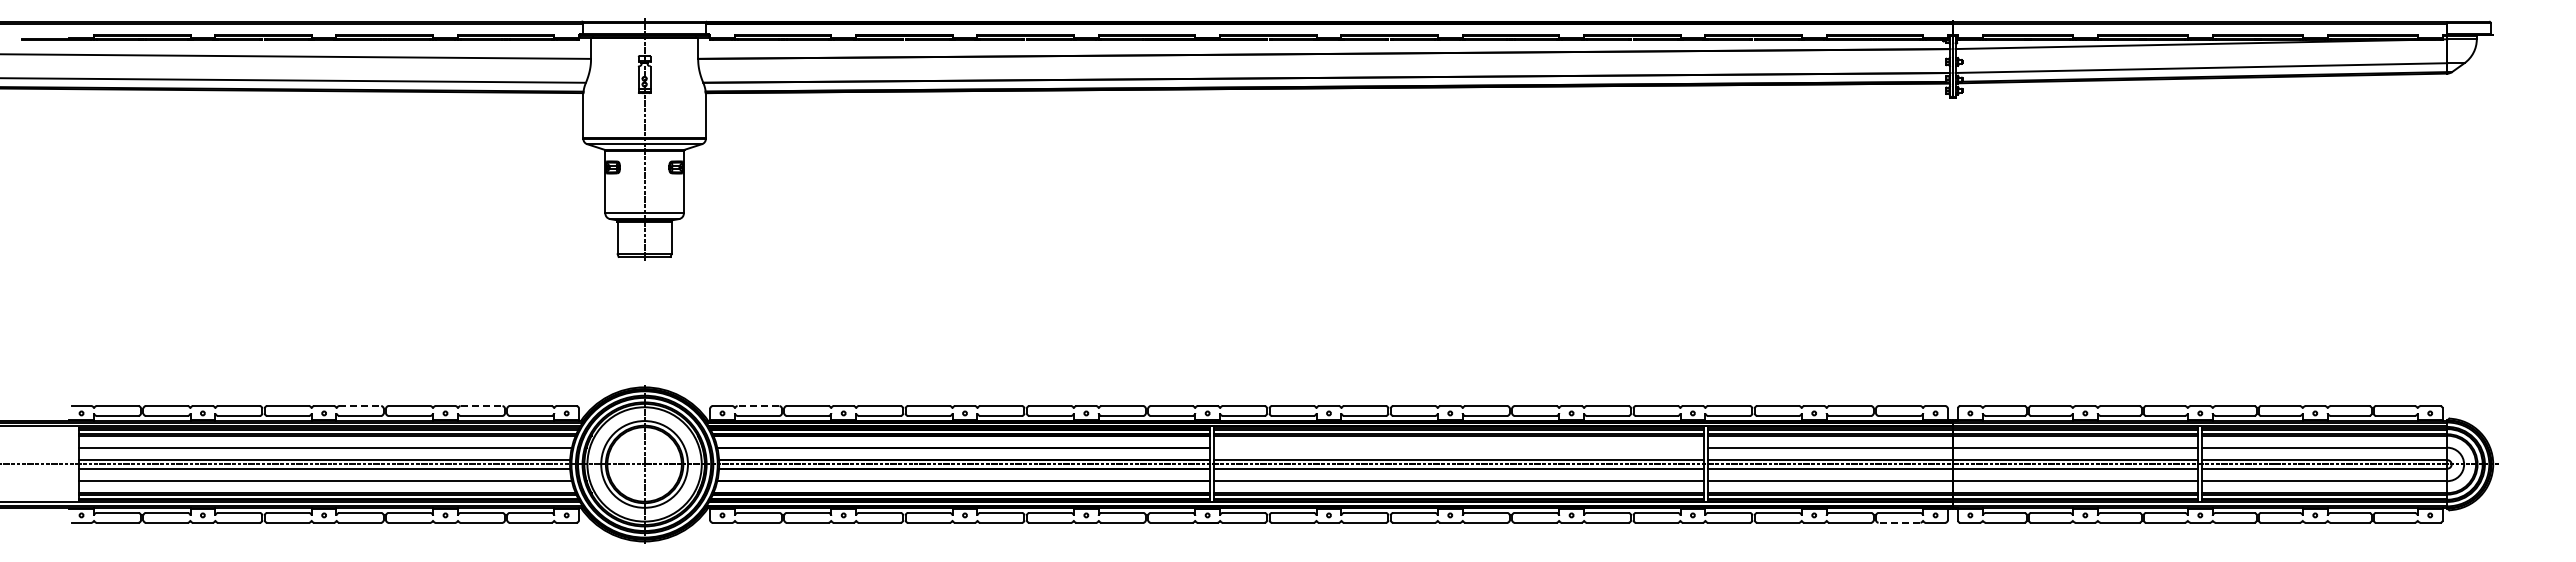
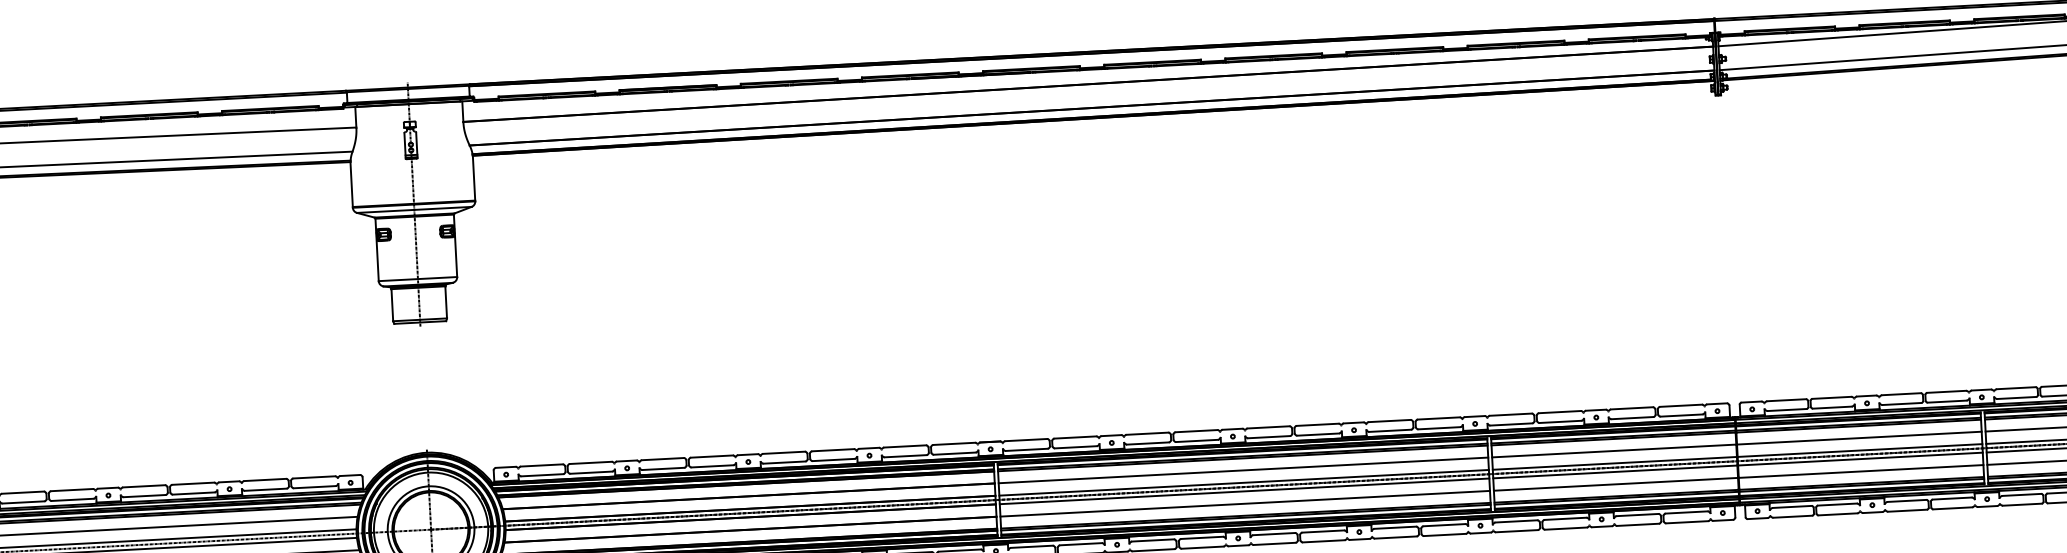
line: (360, 406) -> (144, 486), dashed -> solid
line: (481, 406) -> (265, 480), dashed -> solid
line: (758, 406) -> (541, 465), dashed -> solid
line: (1458, 447) -> (1242, 470), added
line: (1899, 522) -> (1687, 521), dashed -> solid

